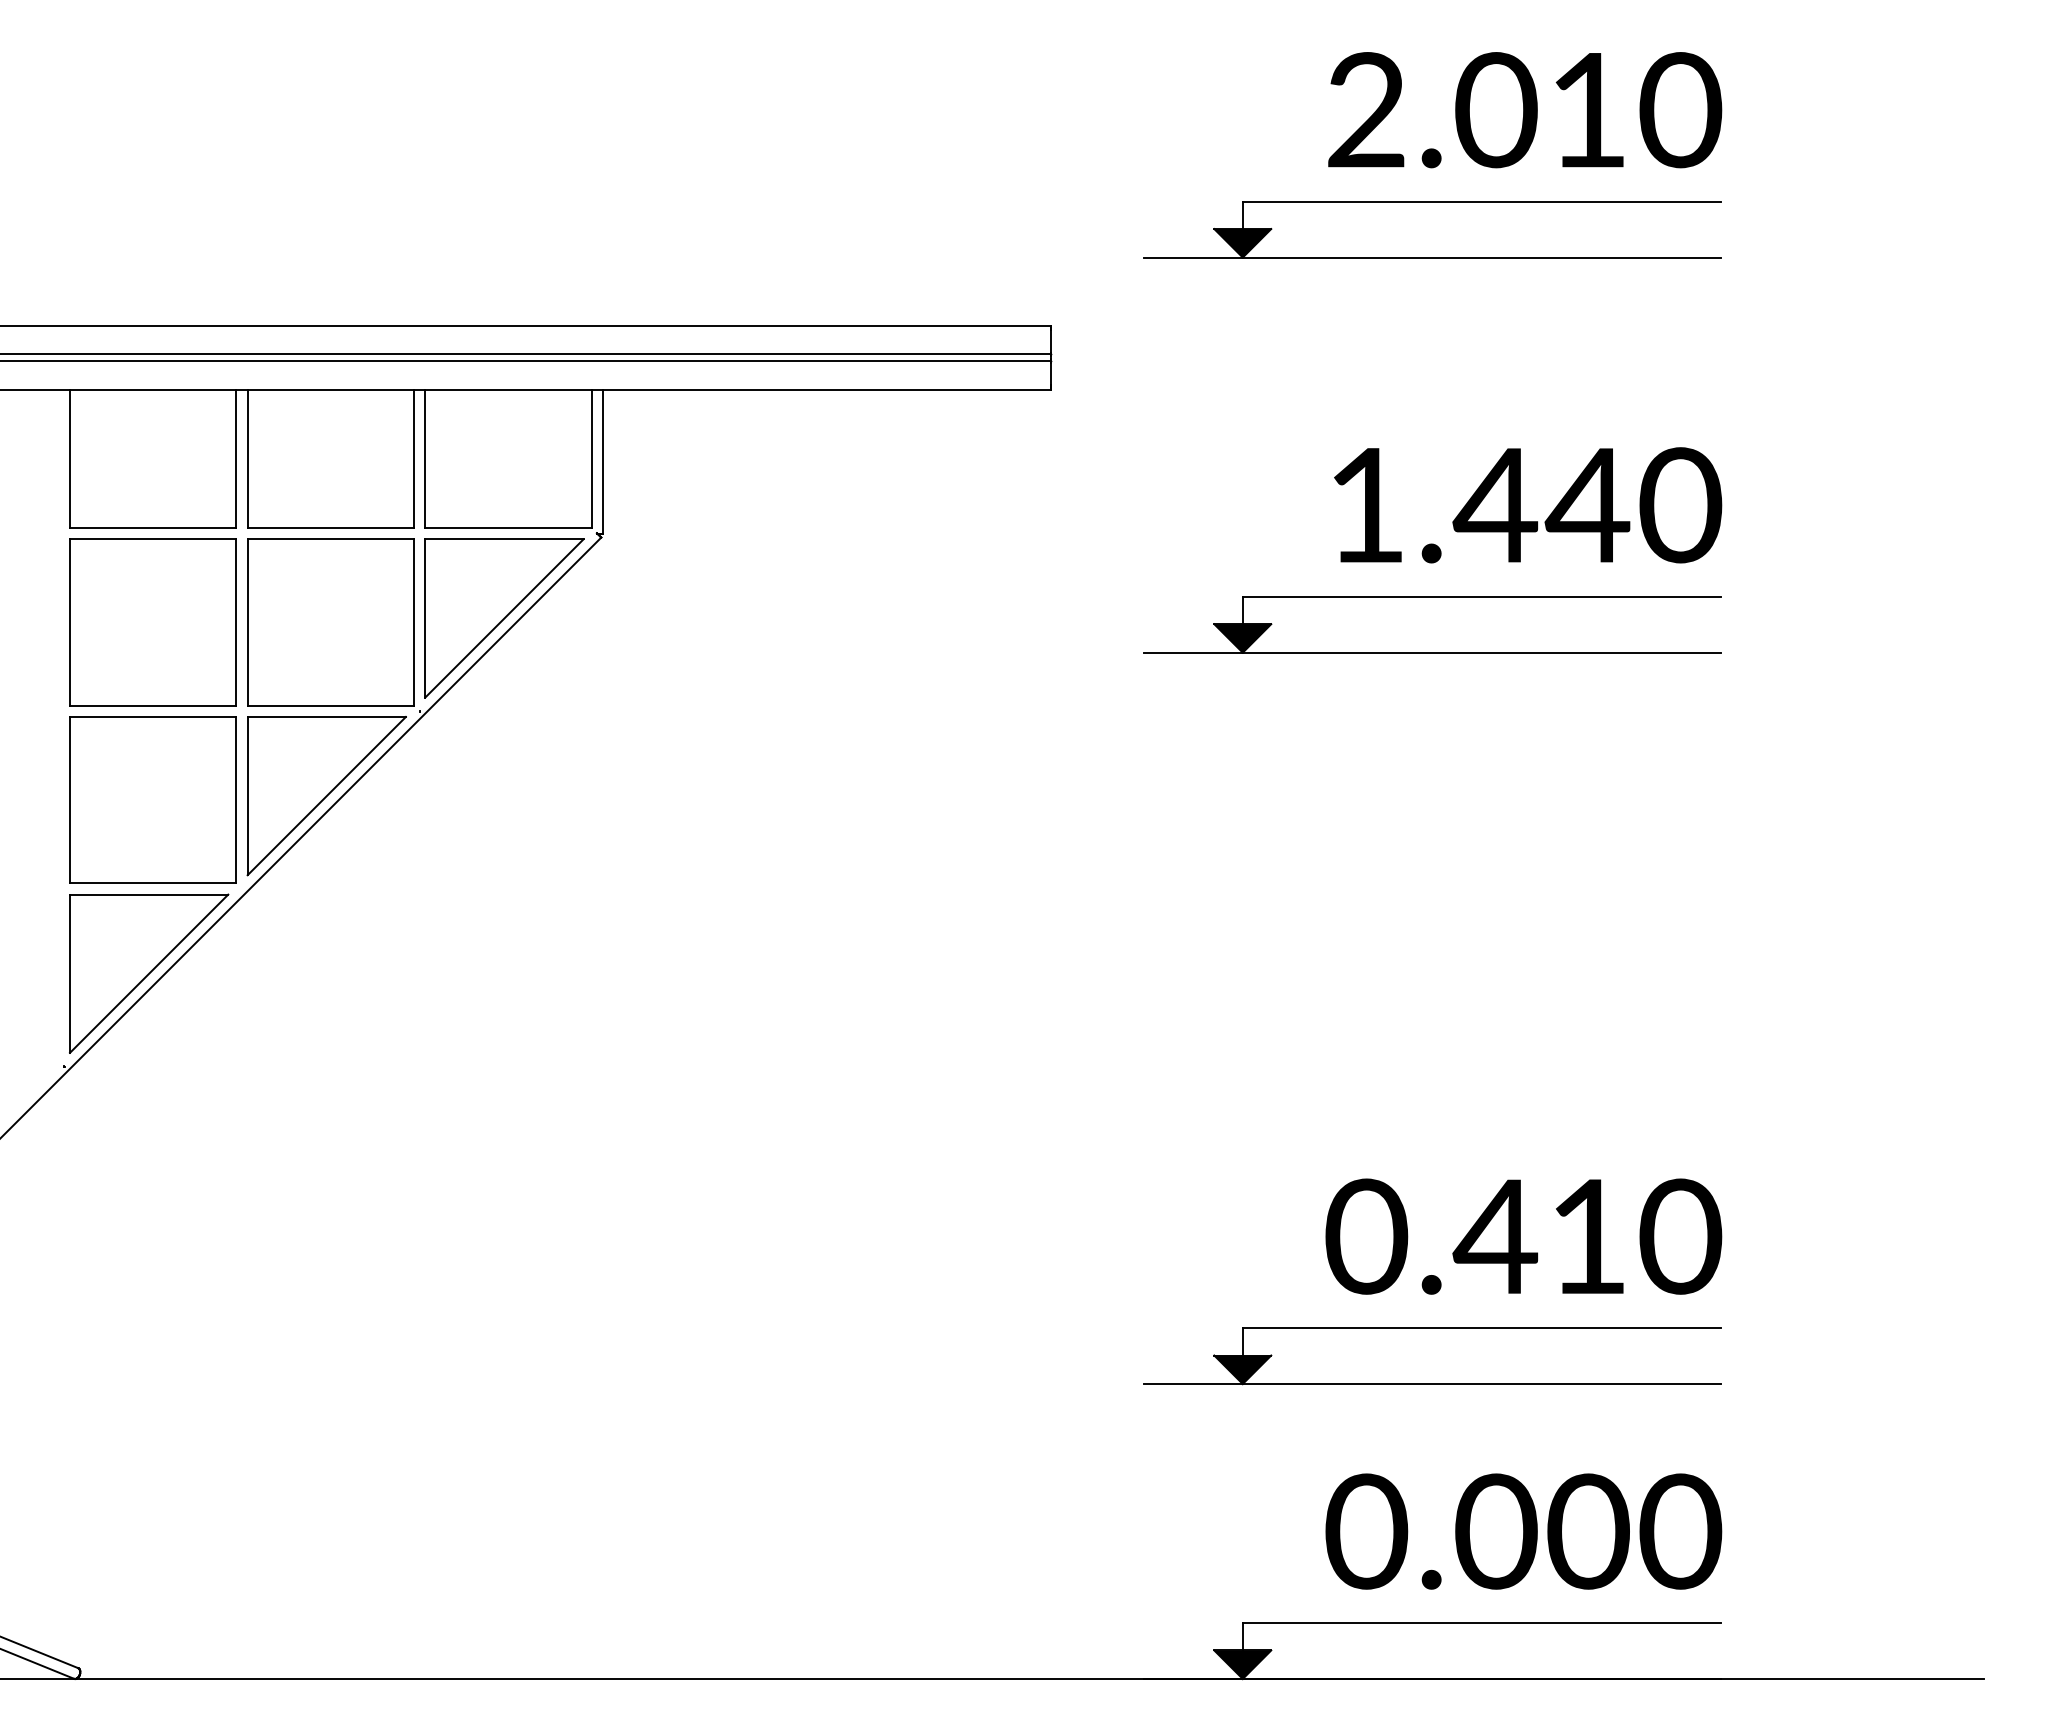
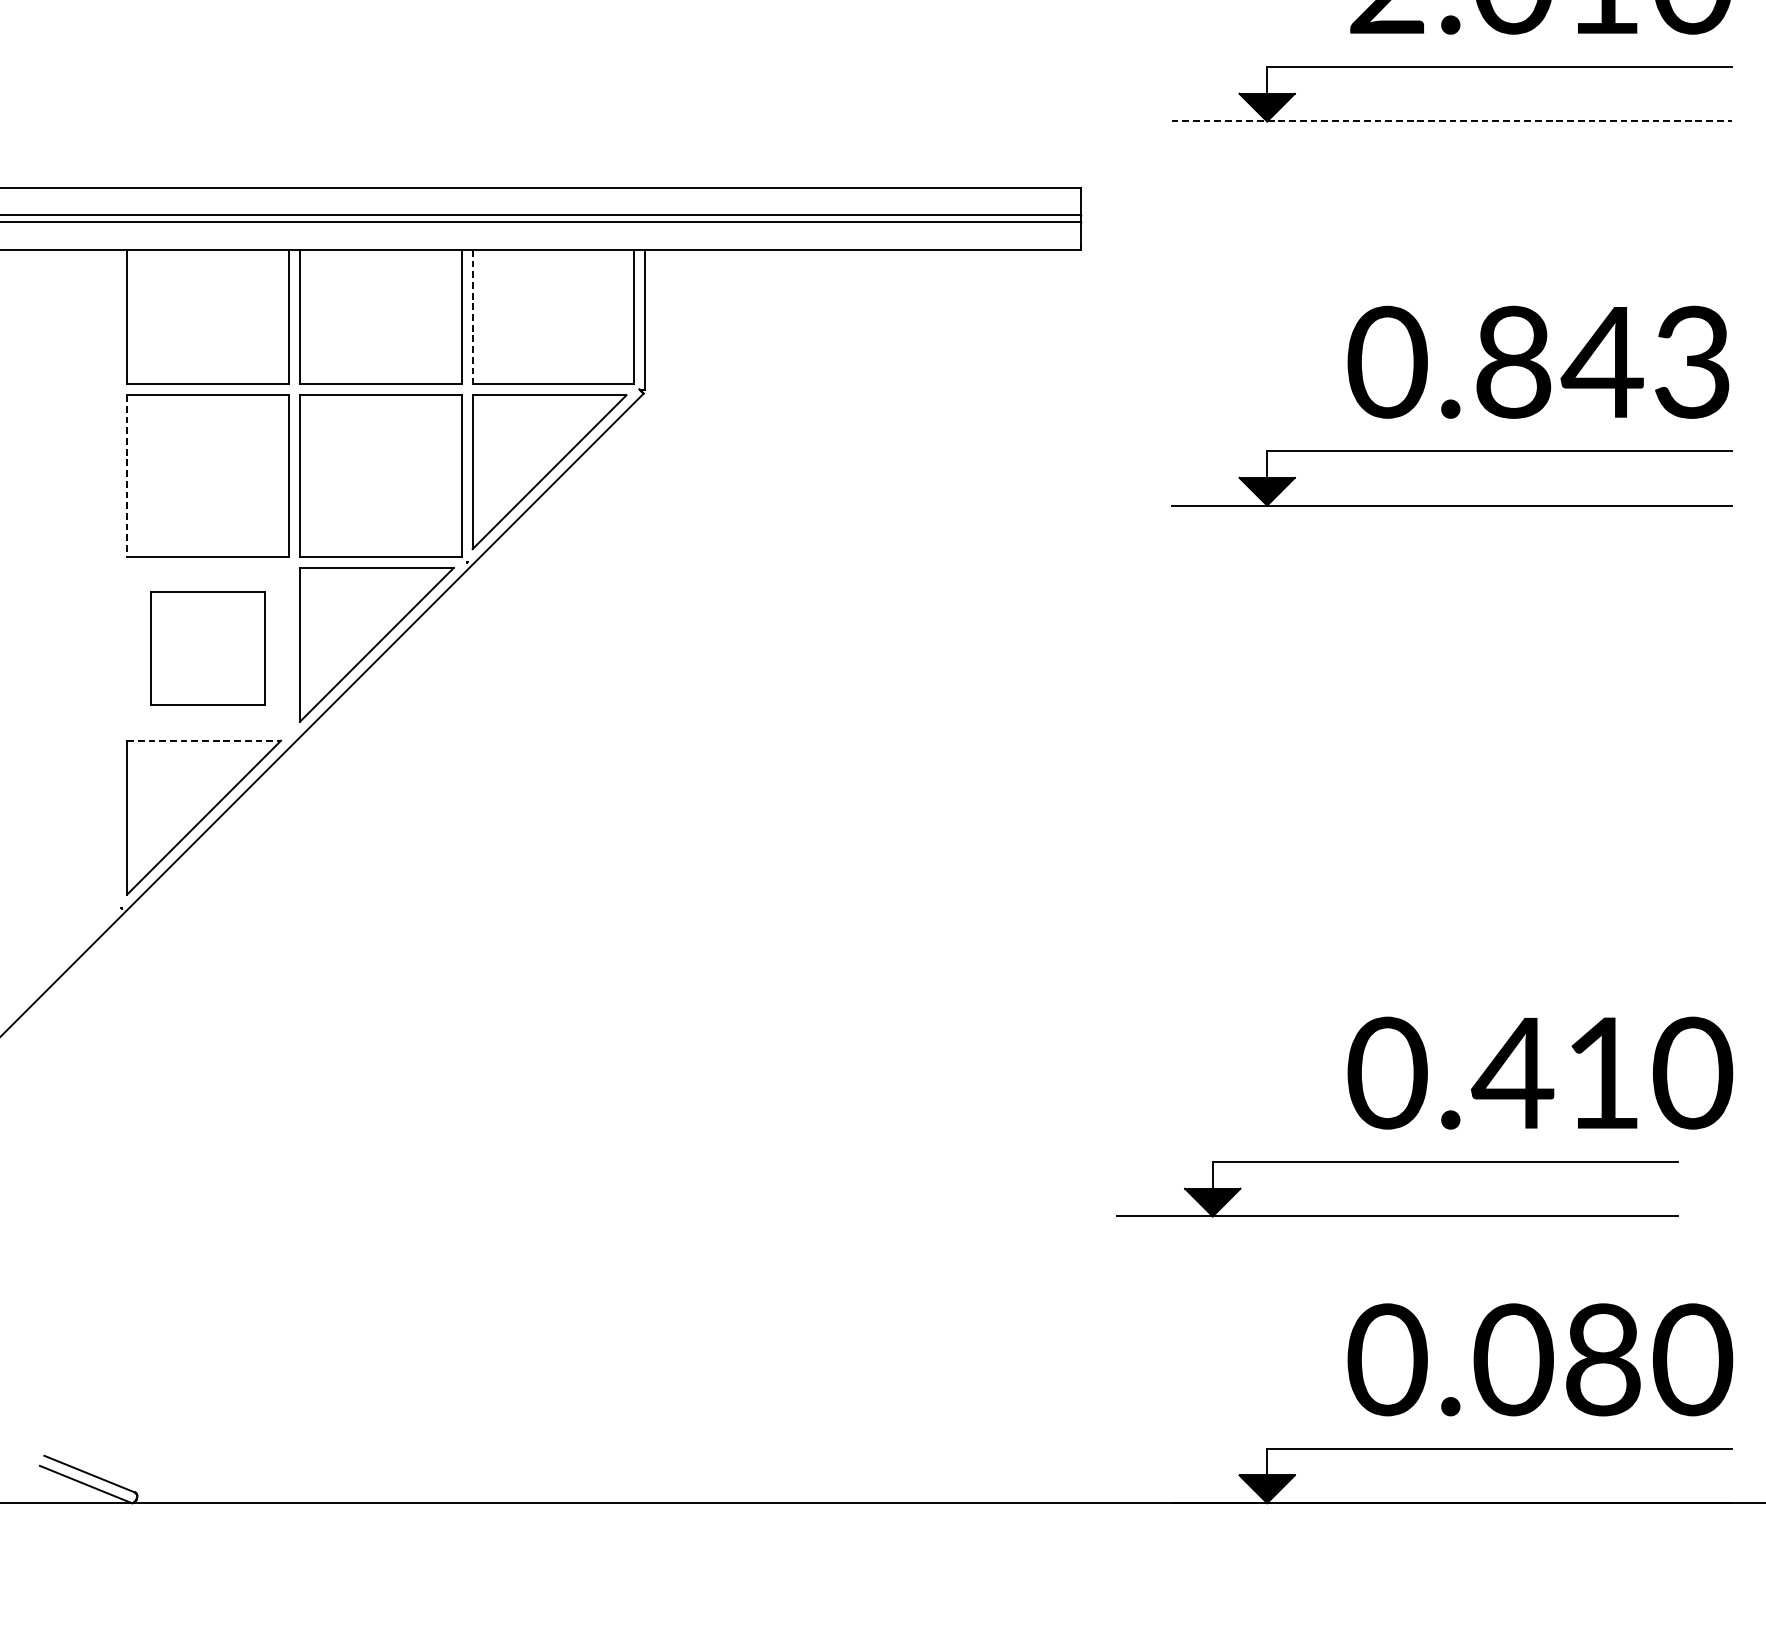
line: (1433, 257) -> (1452, 121), solid -> dashed
line: (425, 459) -> (472, 317), solid -> dashed
text: (1523, 505) -> (1540, 362), 1.440 -> 0.843
line: (69, 622) -> (126, 476), solid -> dashed
part: (152, 799) -> (207, 648), size x0.7
line: (149, 894) -> (204, 740), solid -> dashed
part: (1432, 1383) -> (1397, 1215), moved
text: (1588, 1531) -> (1603, 1359), 0.000 -> 0.080

